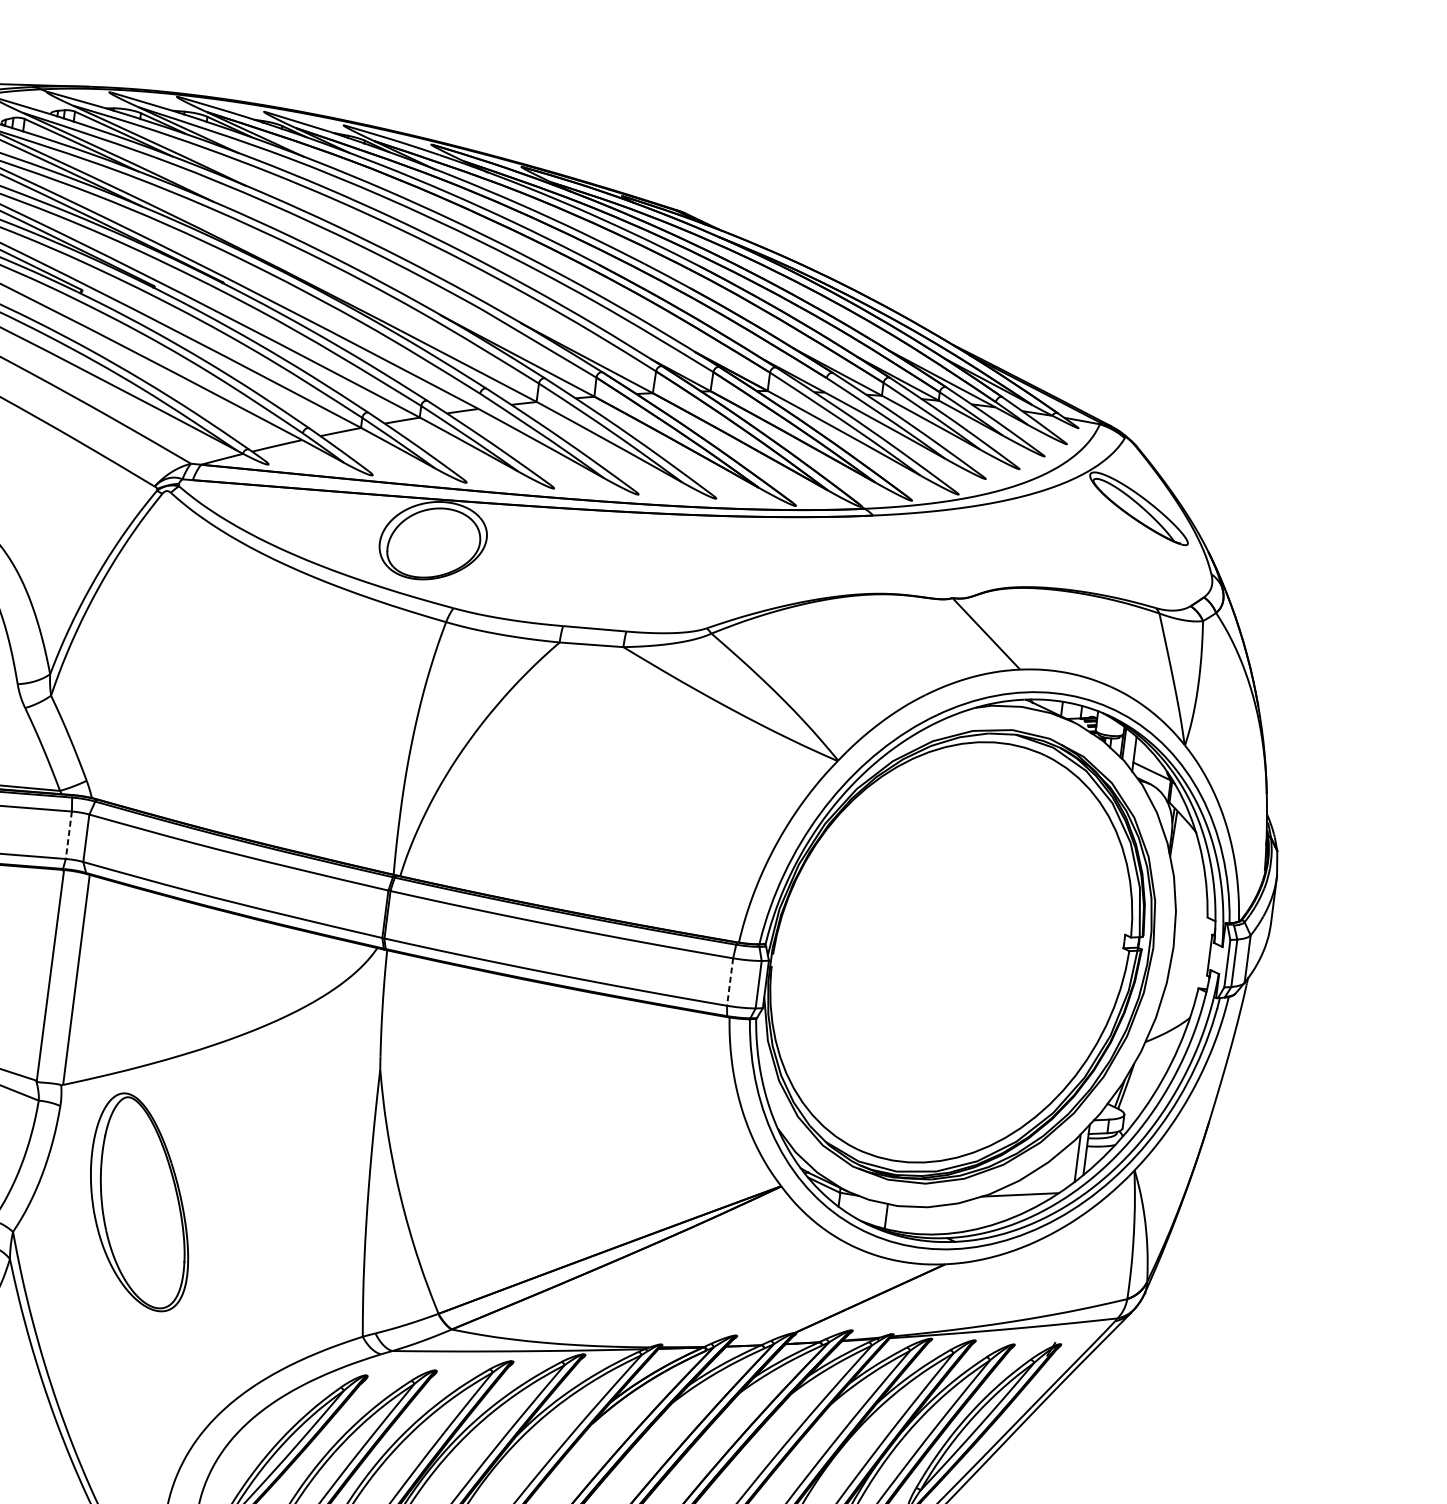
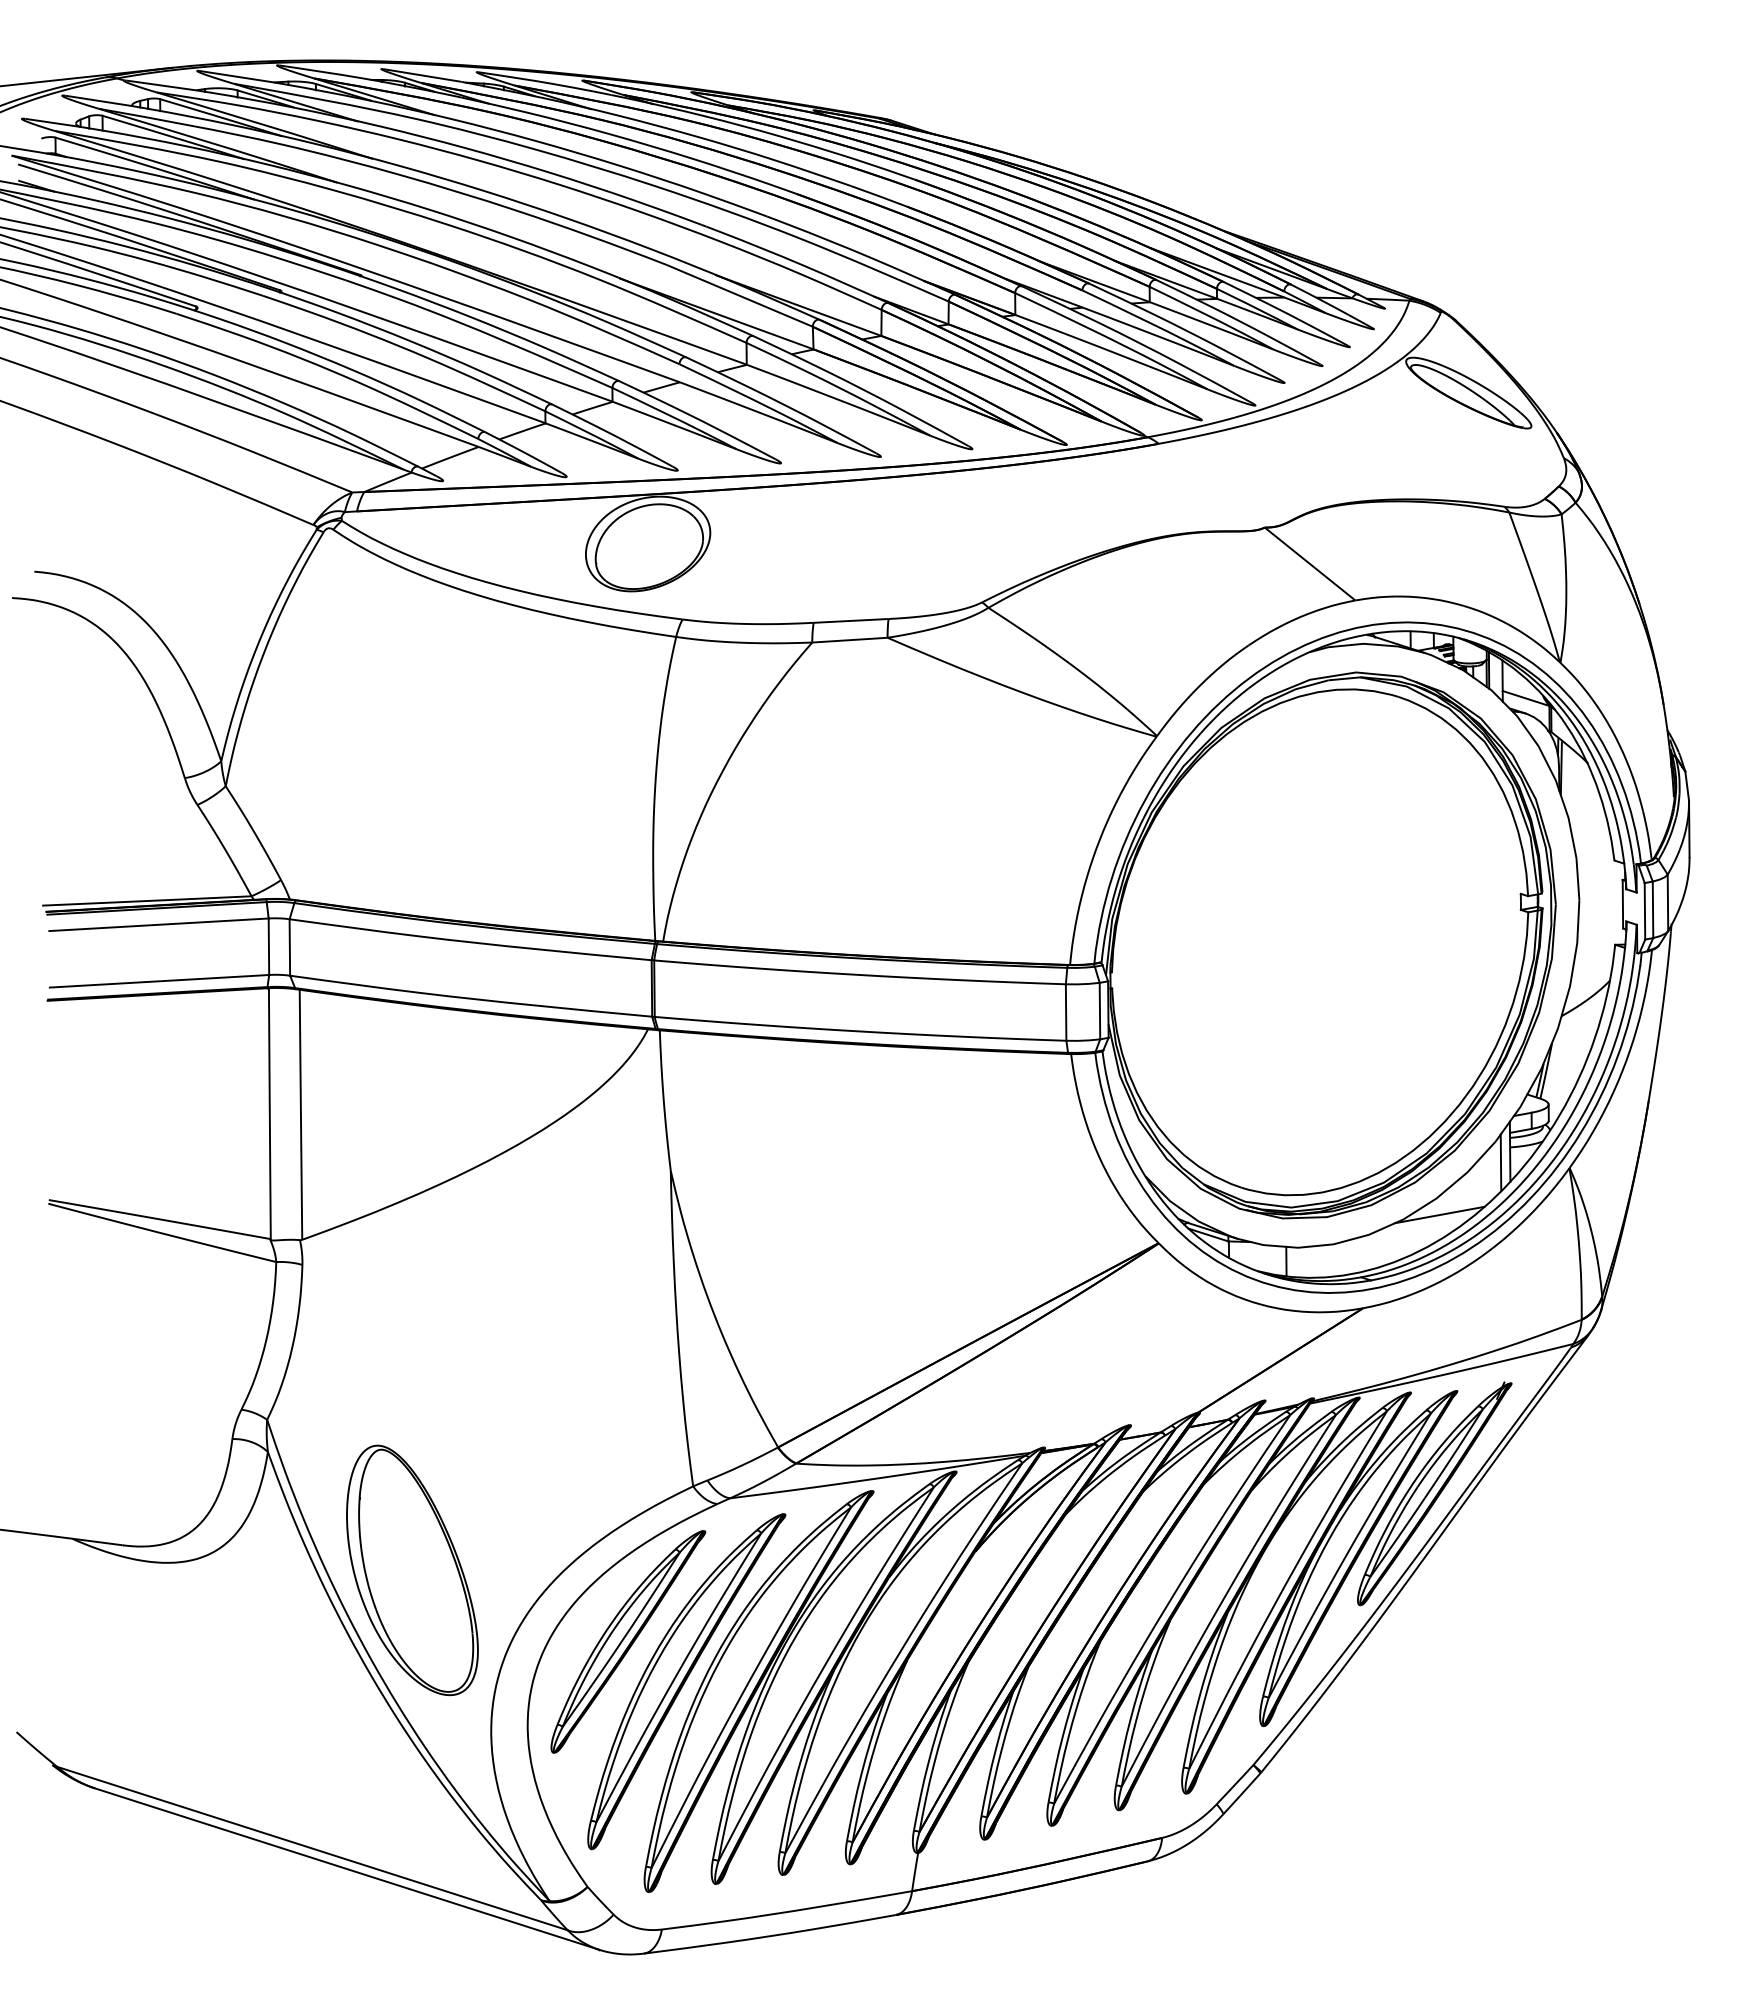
line: (68, 835) -> (268, 947), dashed -> solid
line: (730, 982) -> (1066, 1013), dashed -> solid
part: (141, 1202) -> (412, 1570), moved

